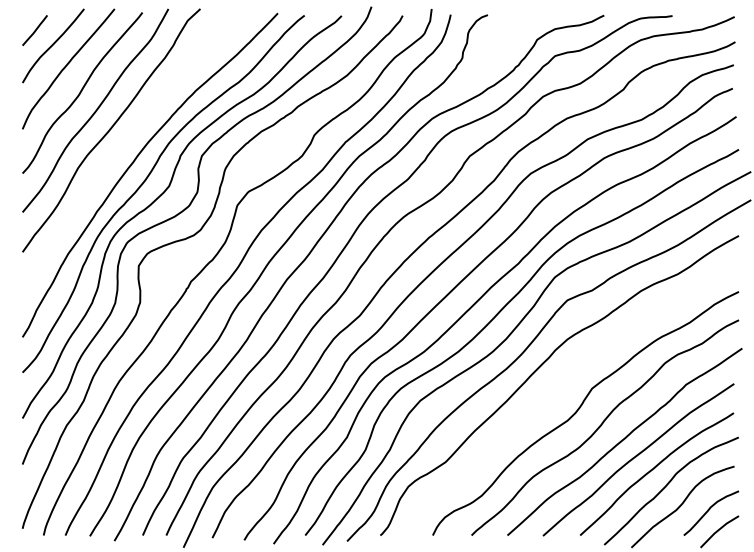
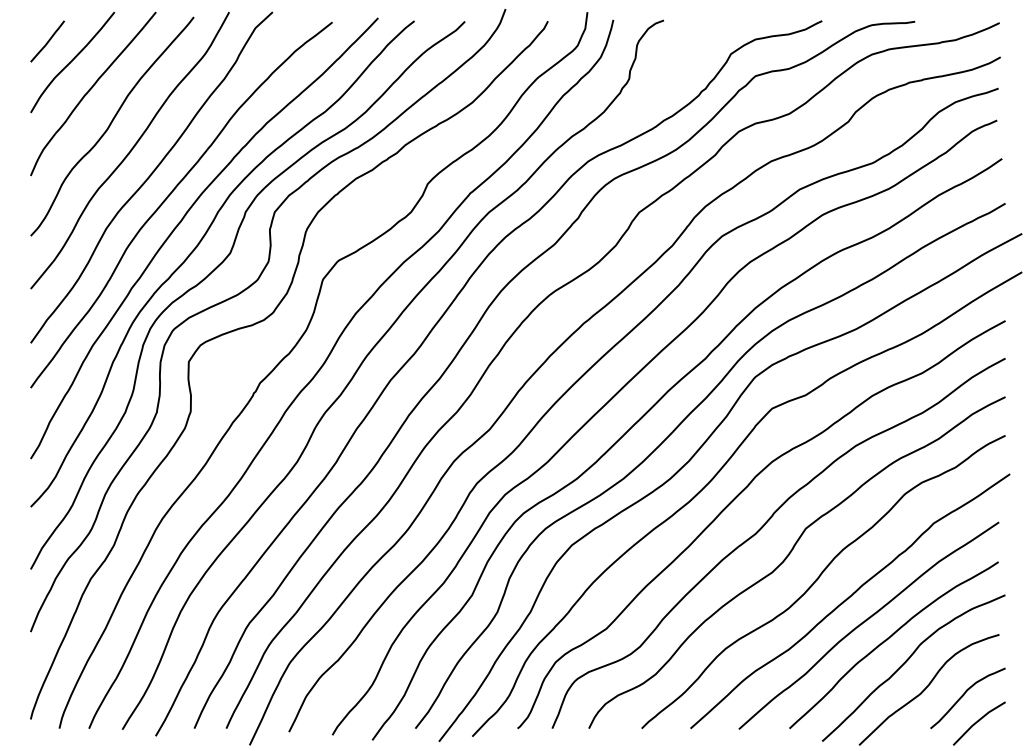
curve: (126, 142) -> (171, 194), added
curve: (561, 387) -> (763, 527), added

